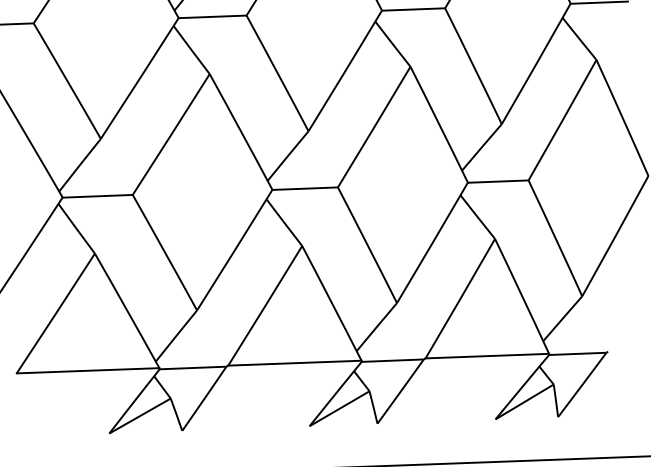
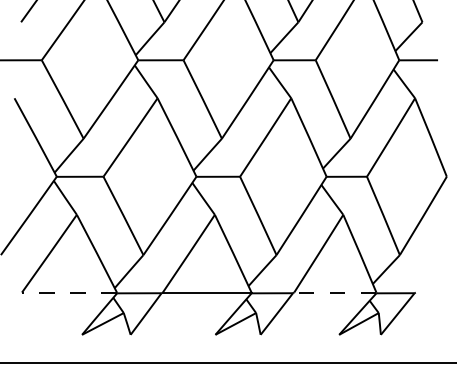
line: (486, 356) -> (334, 292), solid -> dashed
line: (88, 370) -> (69, 292), solid -> dashed

